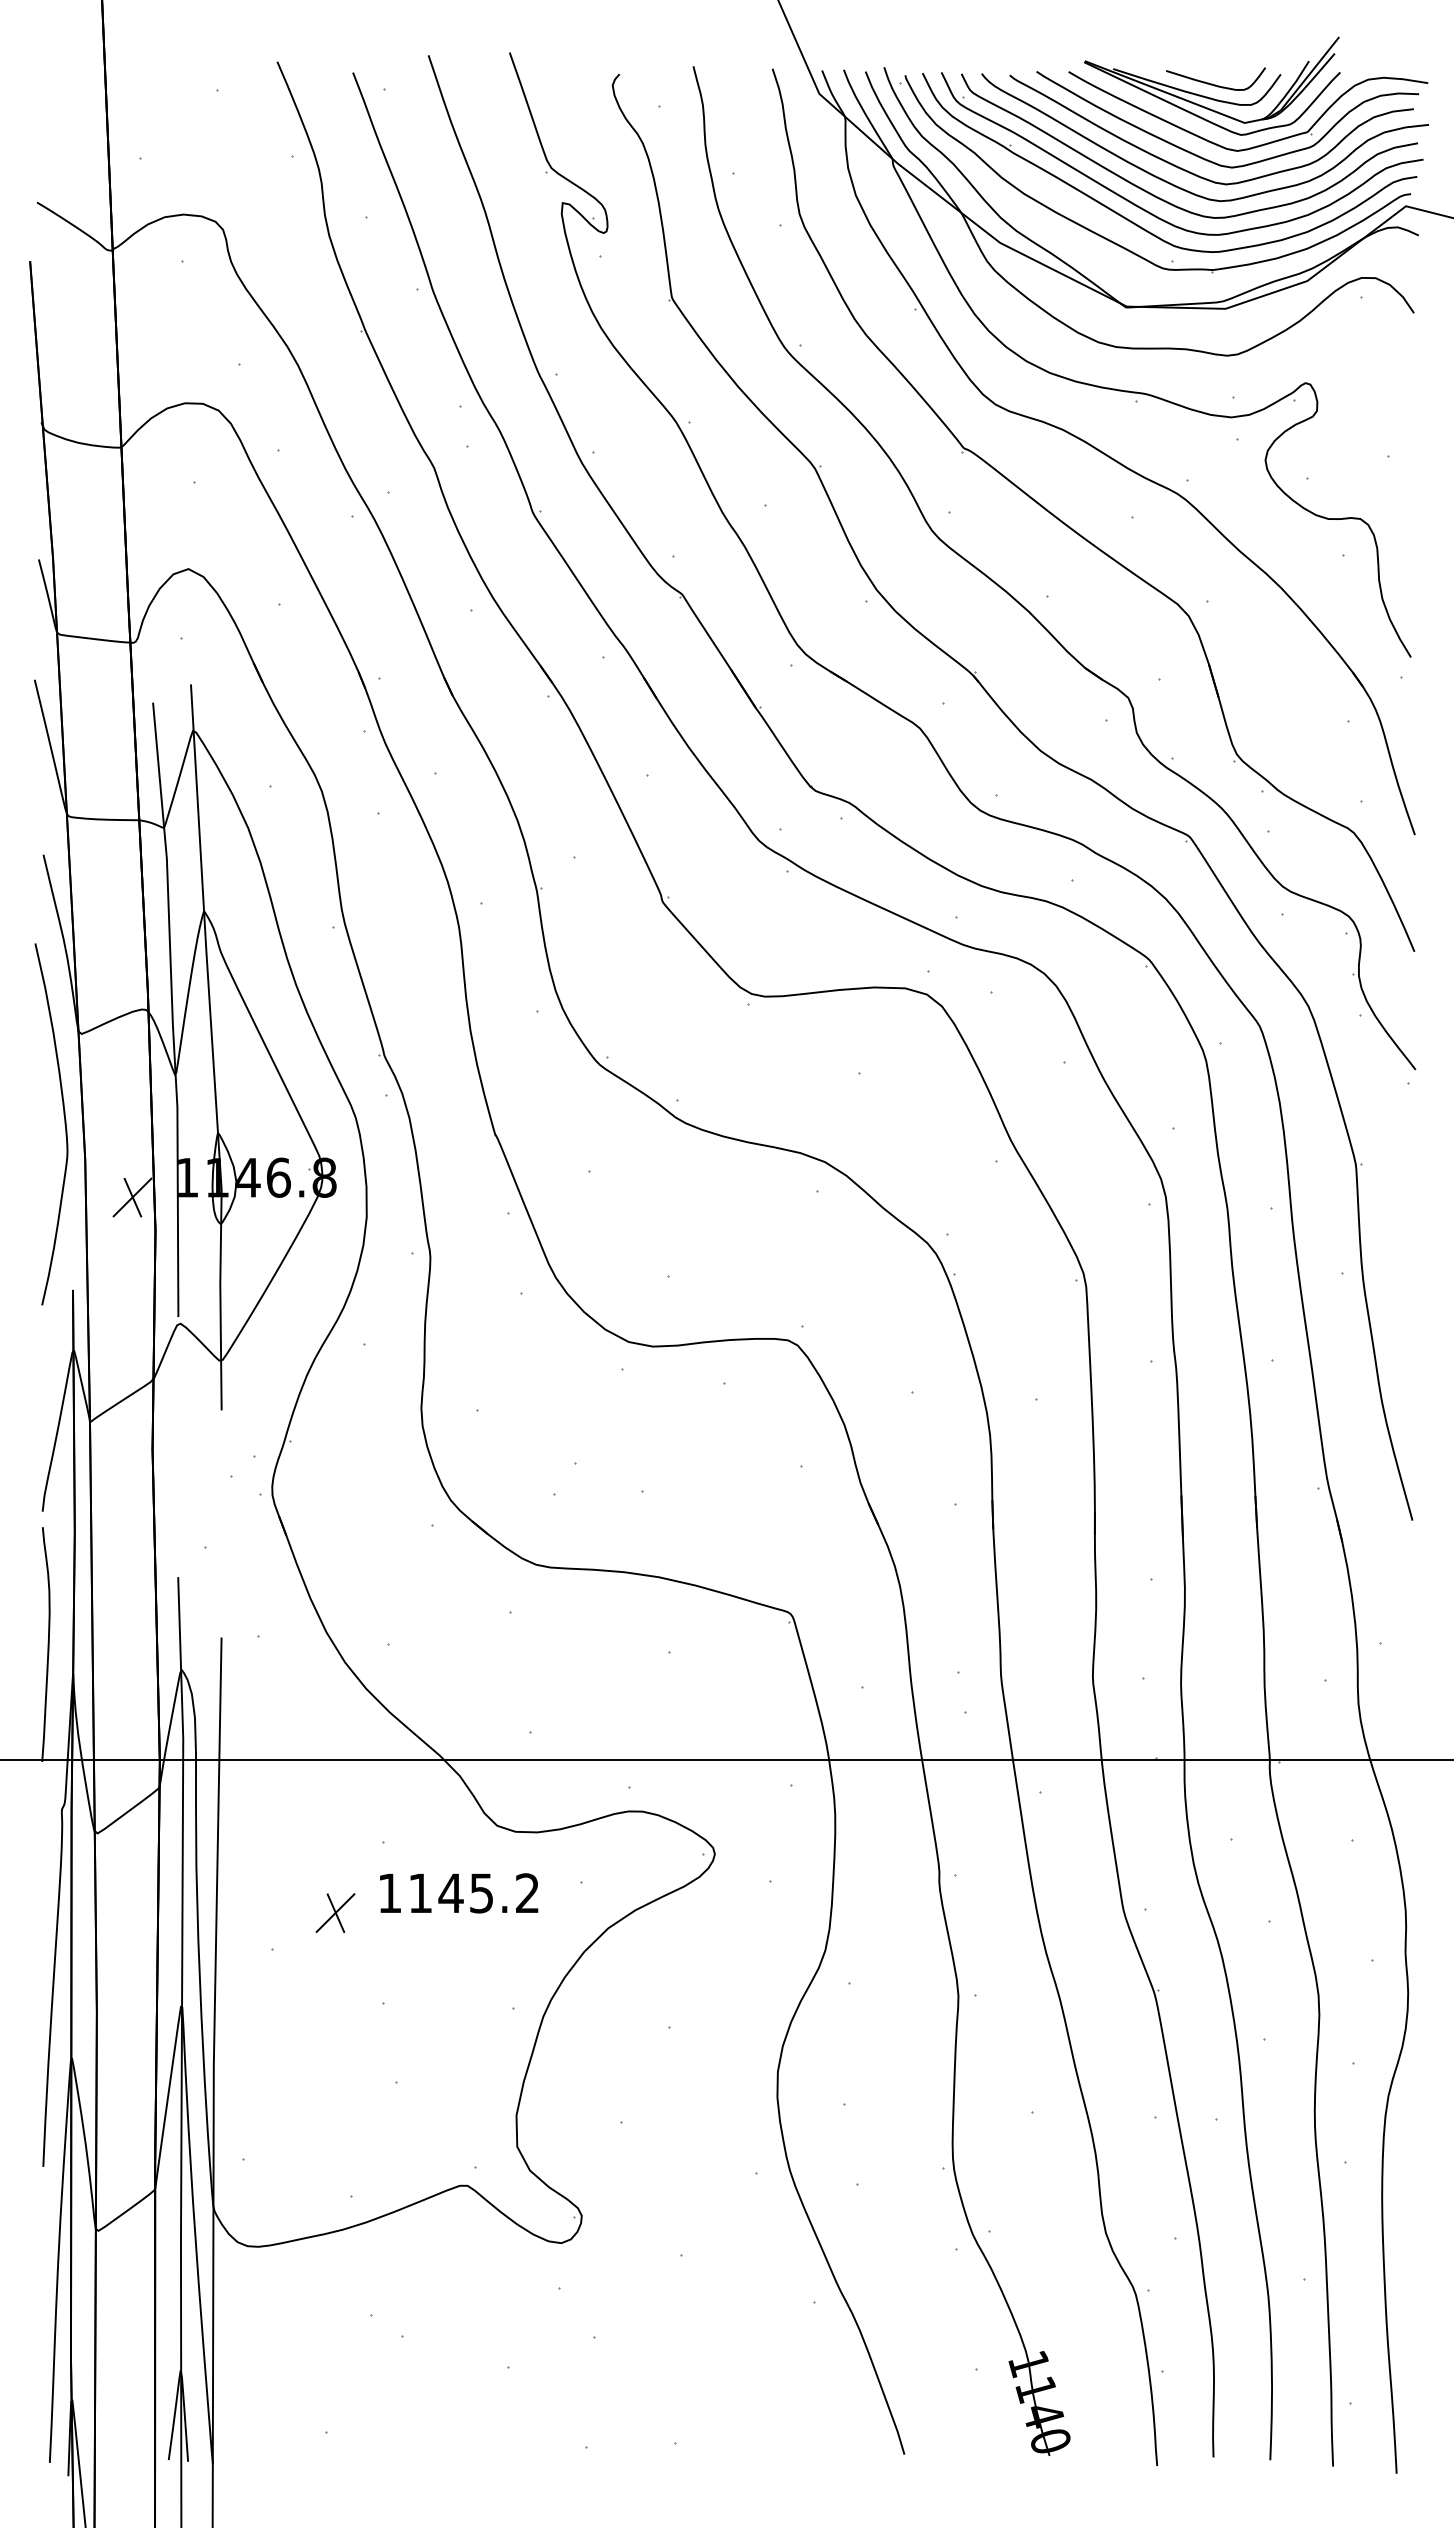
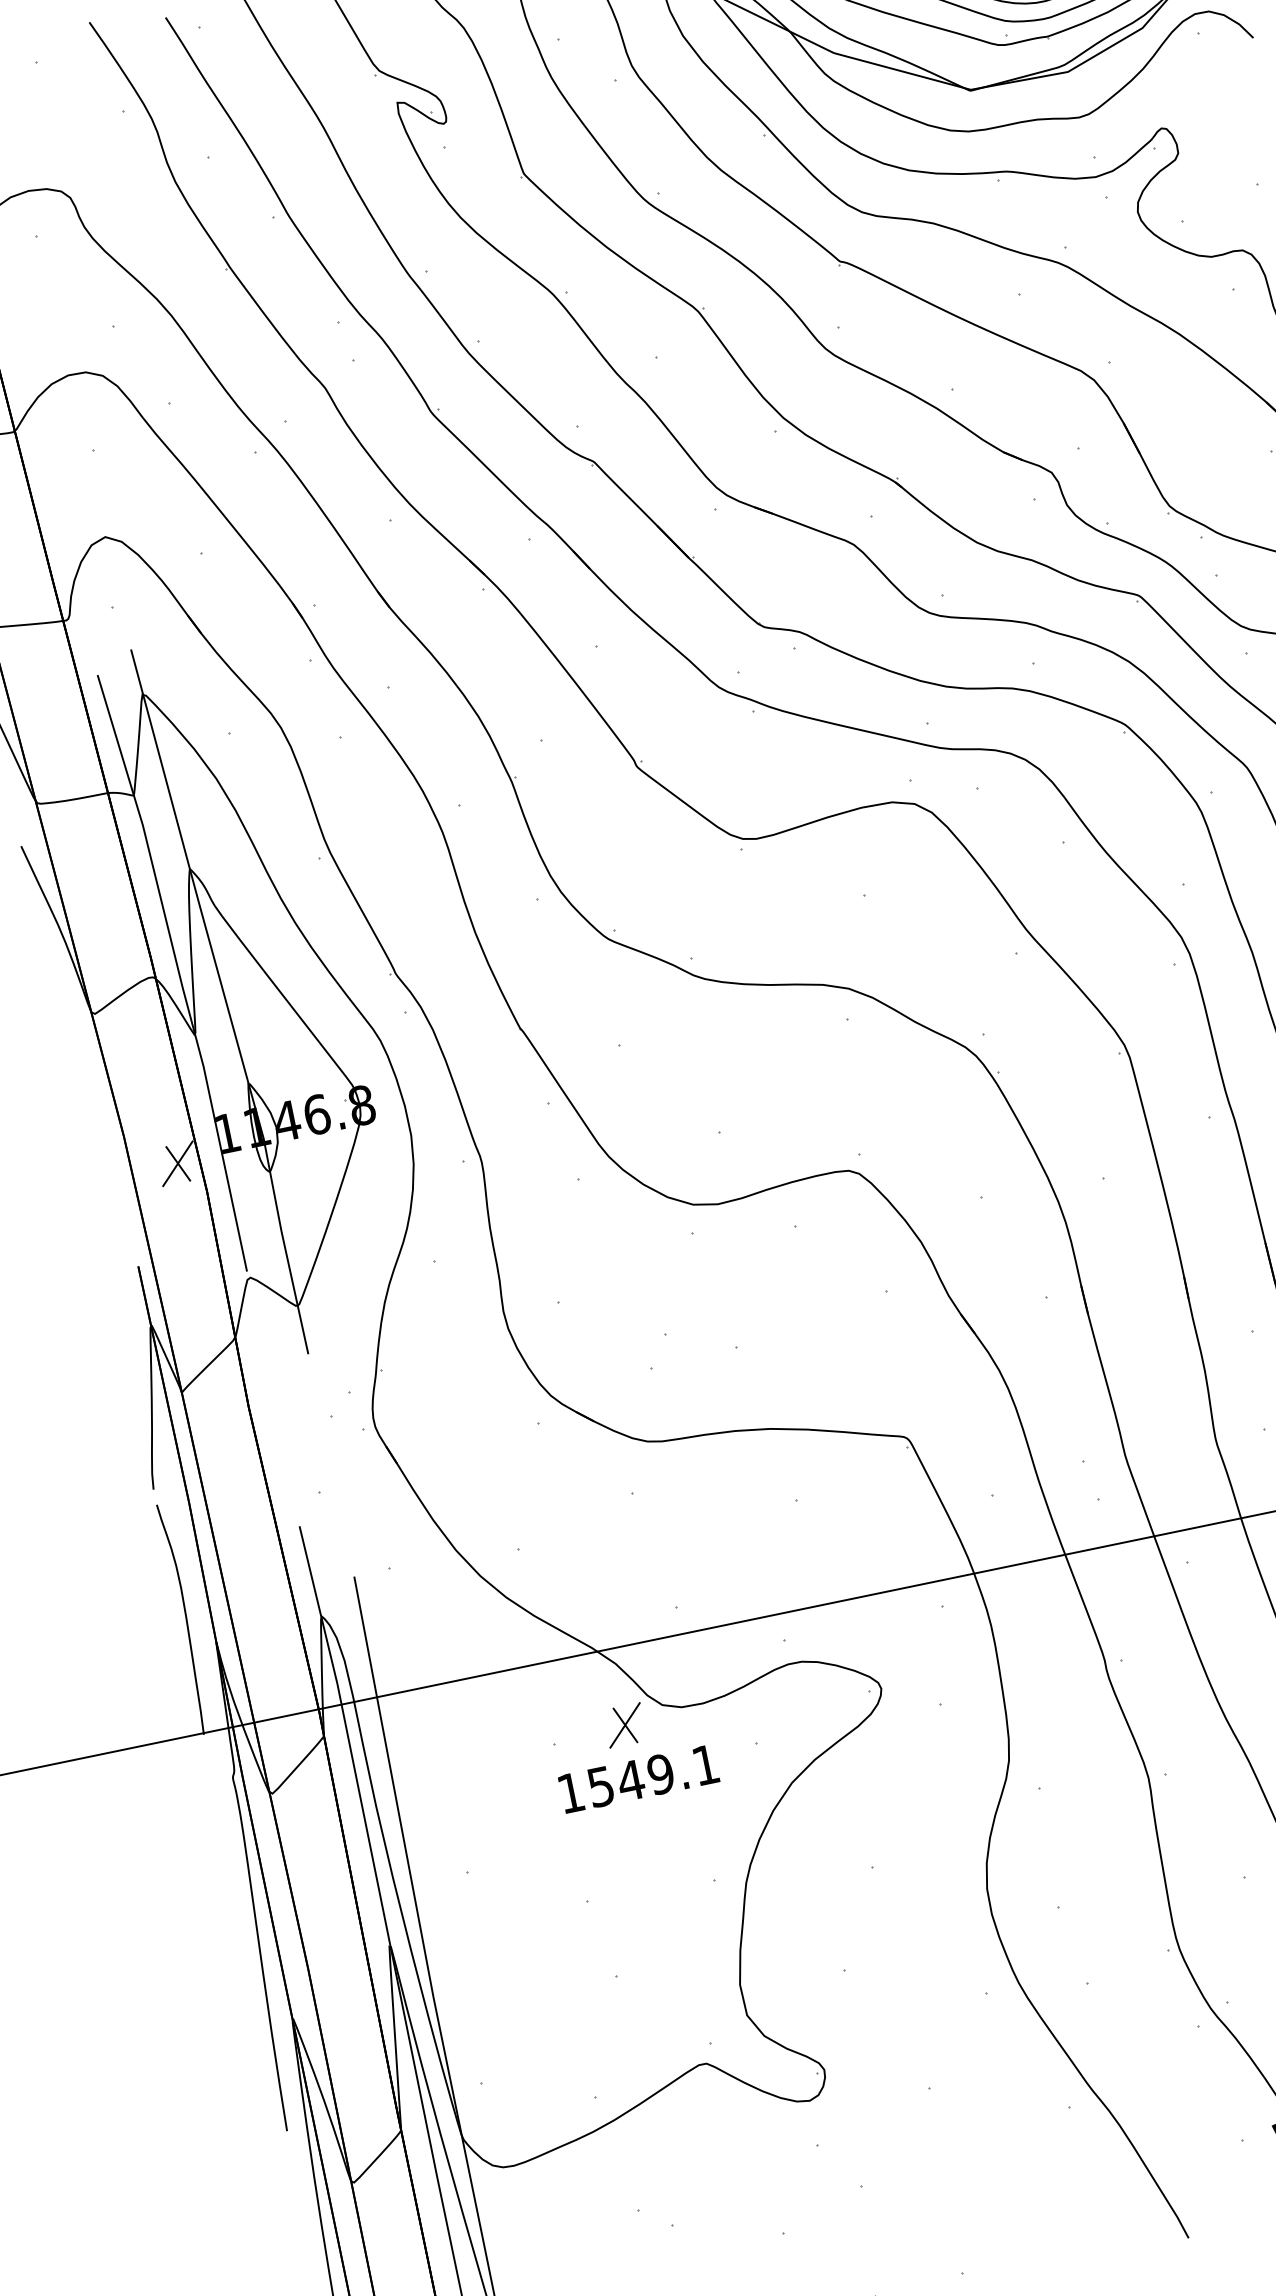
curve: (64, 1124) -> (96, 1106), removed
text: (473, 1893) -> (652, 1776), 1145.2 -> 1549.1
part: (335, 1912) -> (624, 1724), moved

